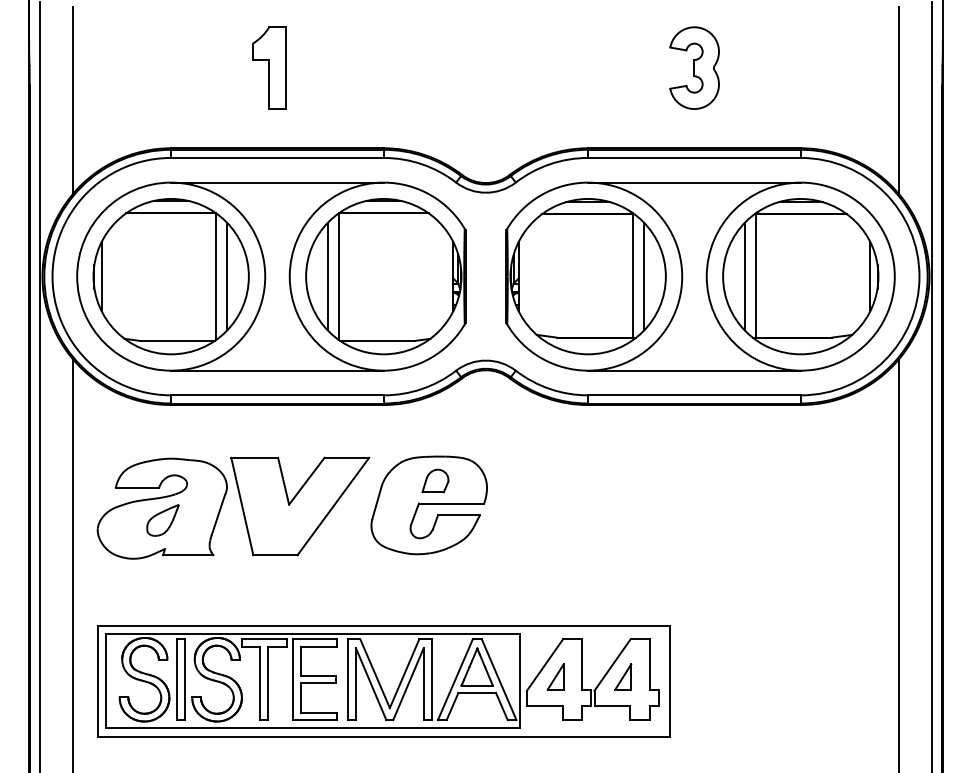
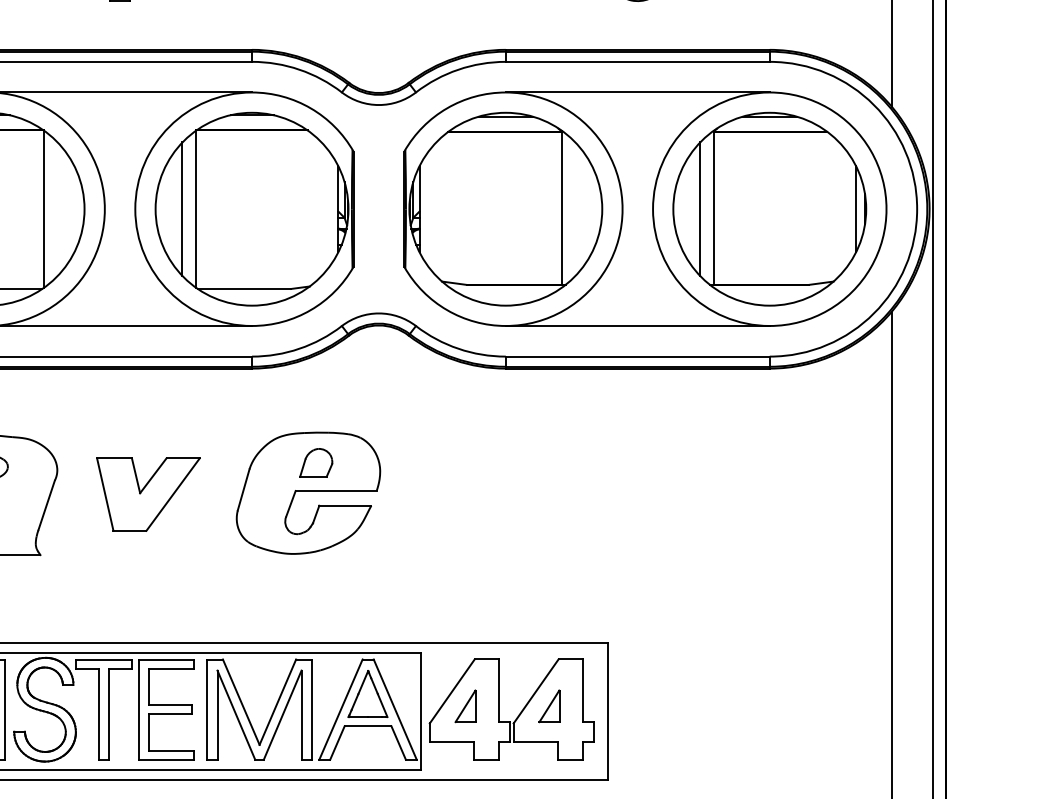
line: (227, 276) -> (58, 209), removed
line: (644, 276) -> (575, 209), removed
part: (300, 506) -> (148, 494), size x0.6

